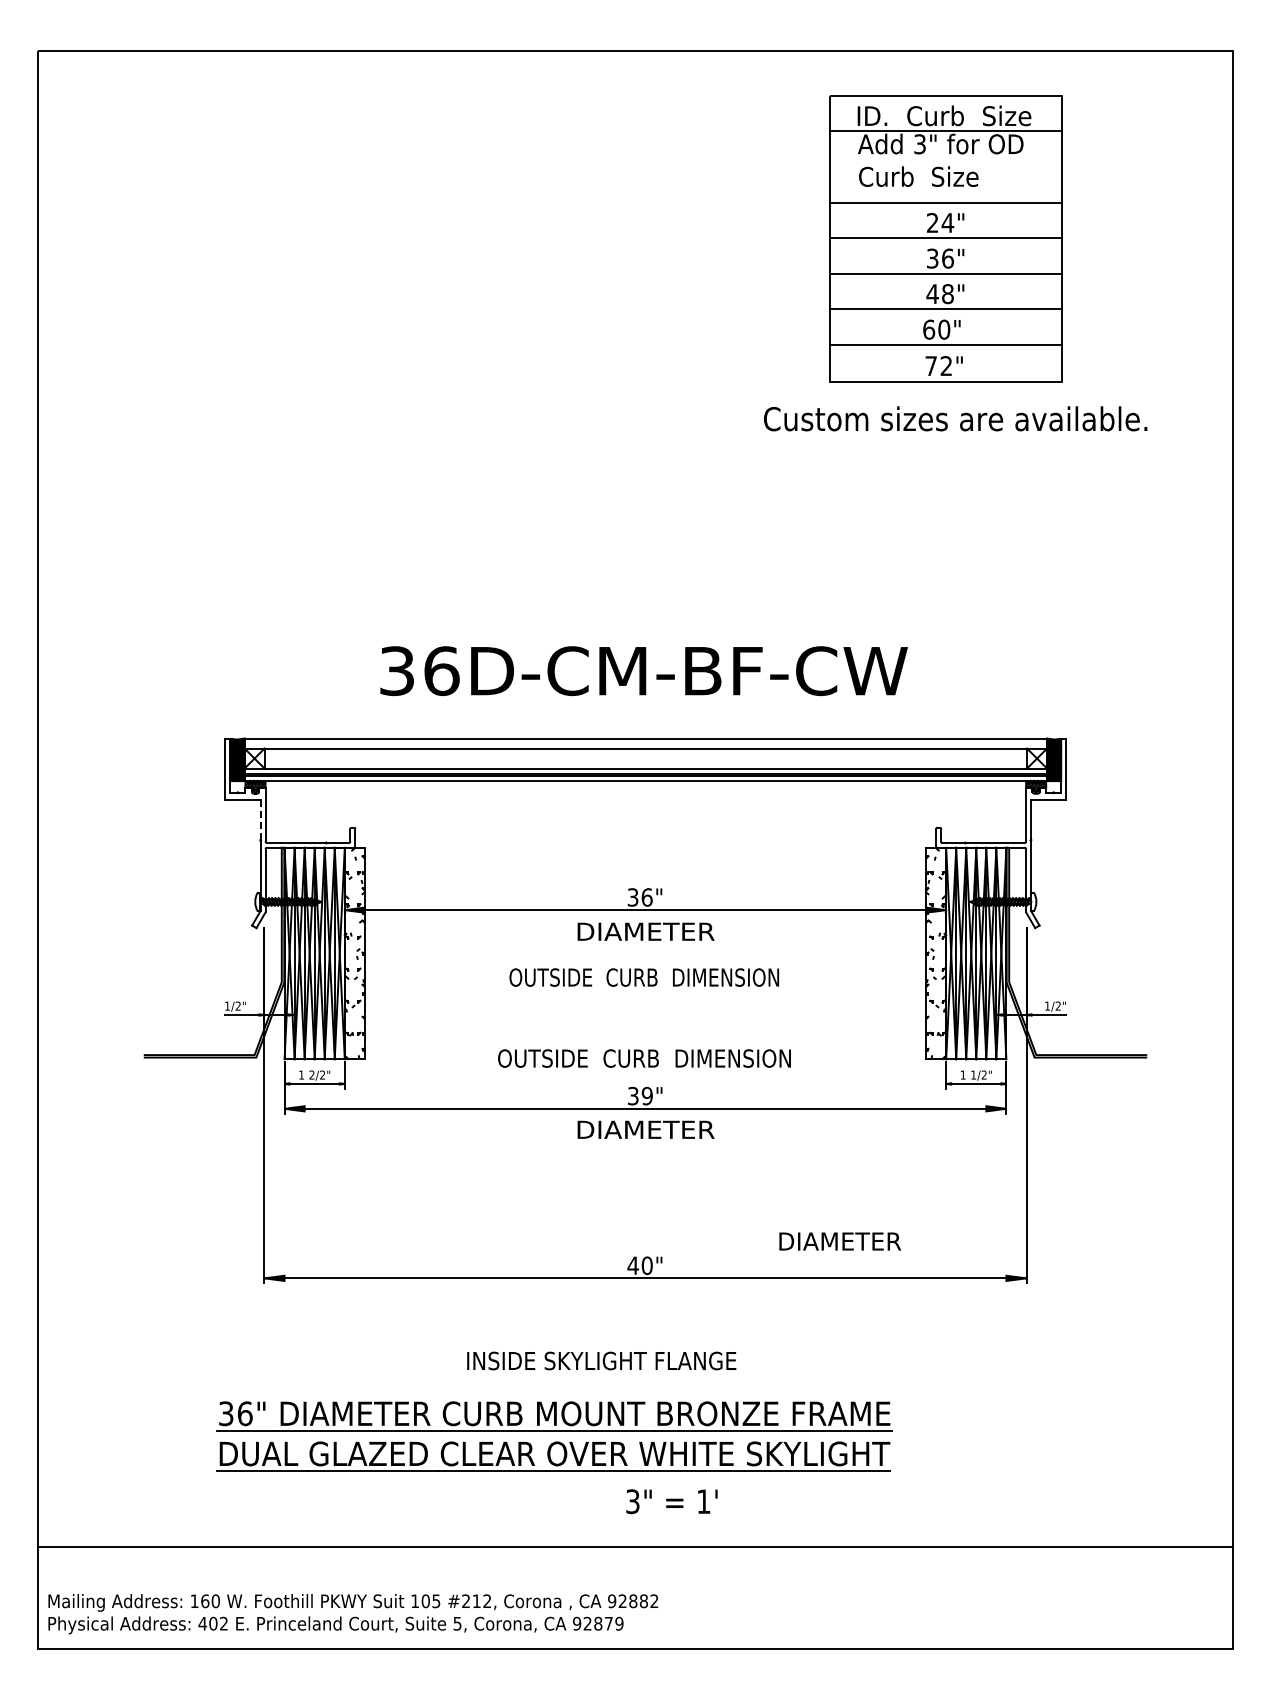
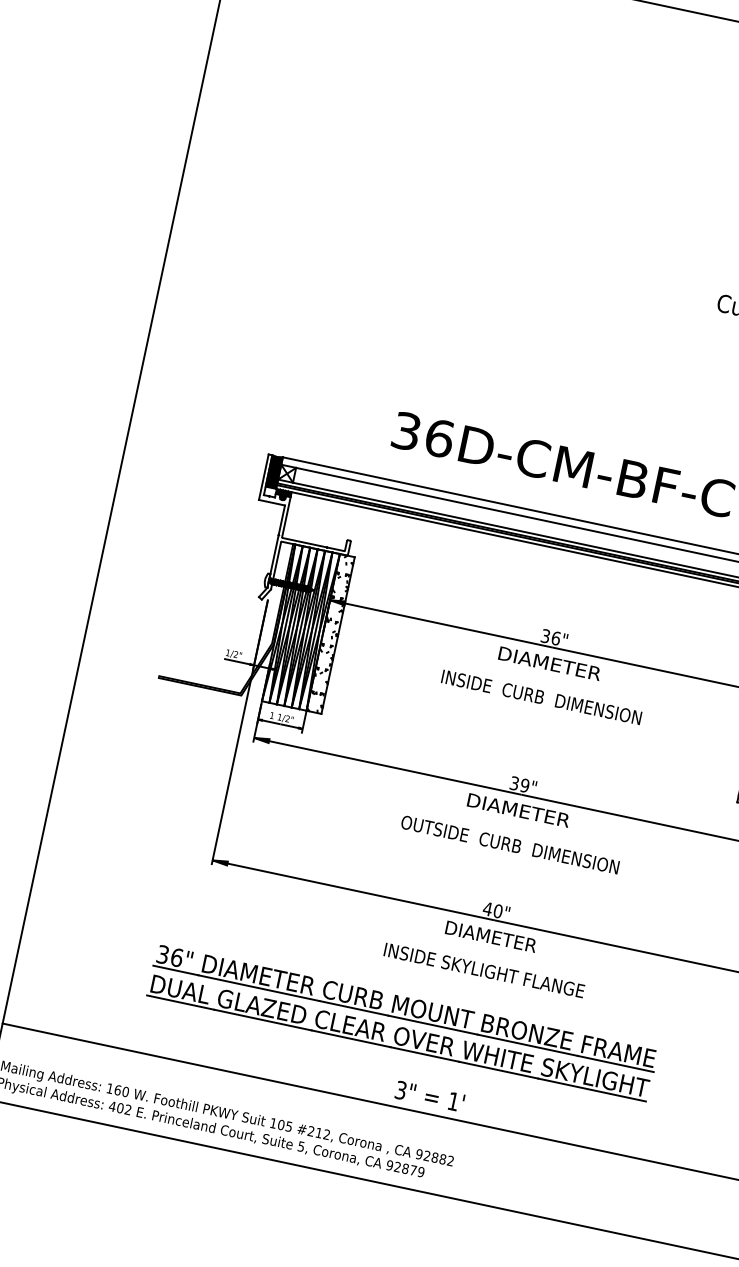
line: (260, 820) -> (281, 520), dashed -> solid
text: (644, 977) -> (541, 697), OUTSIDE  CURB  DIMENSION -> INSIDE  CURB  DIMENSION
text: (644, 1058) -> (510, 844), moved
text: (311, 1074) -> (279, 716), 2/2" -> 1/2"
text: (840, 1241) -> (491, 936), moved
text: (601, 1360) -> (484, 970), moved
text: (671, 1501) -> (429, 1096), moved

